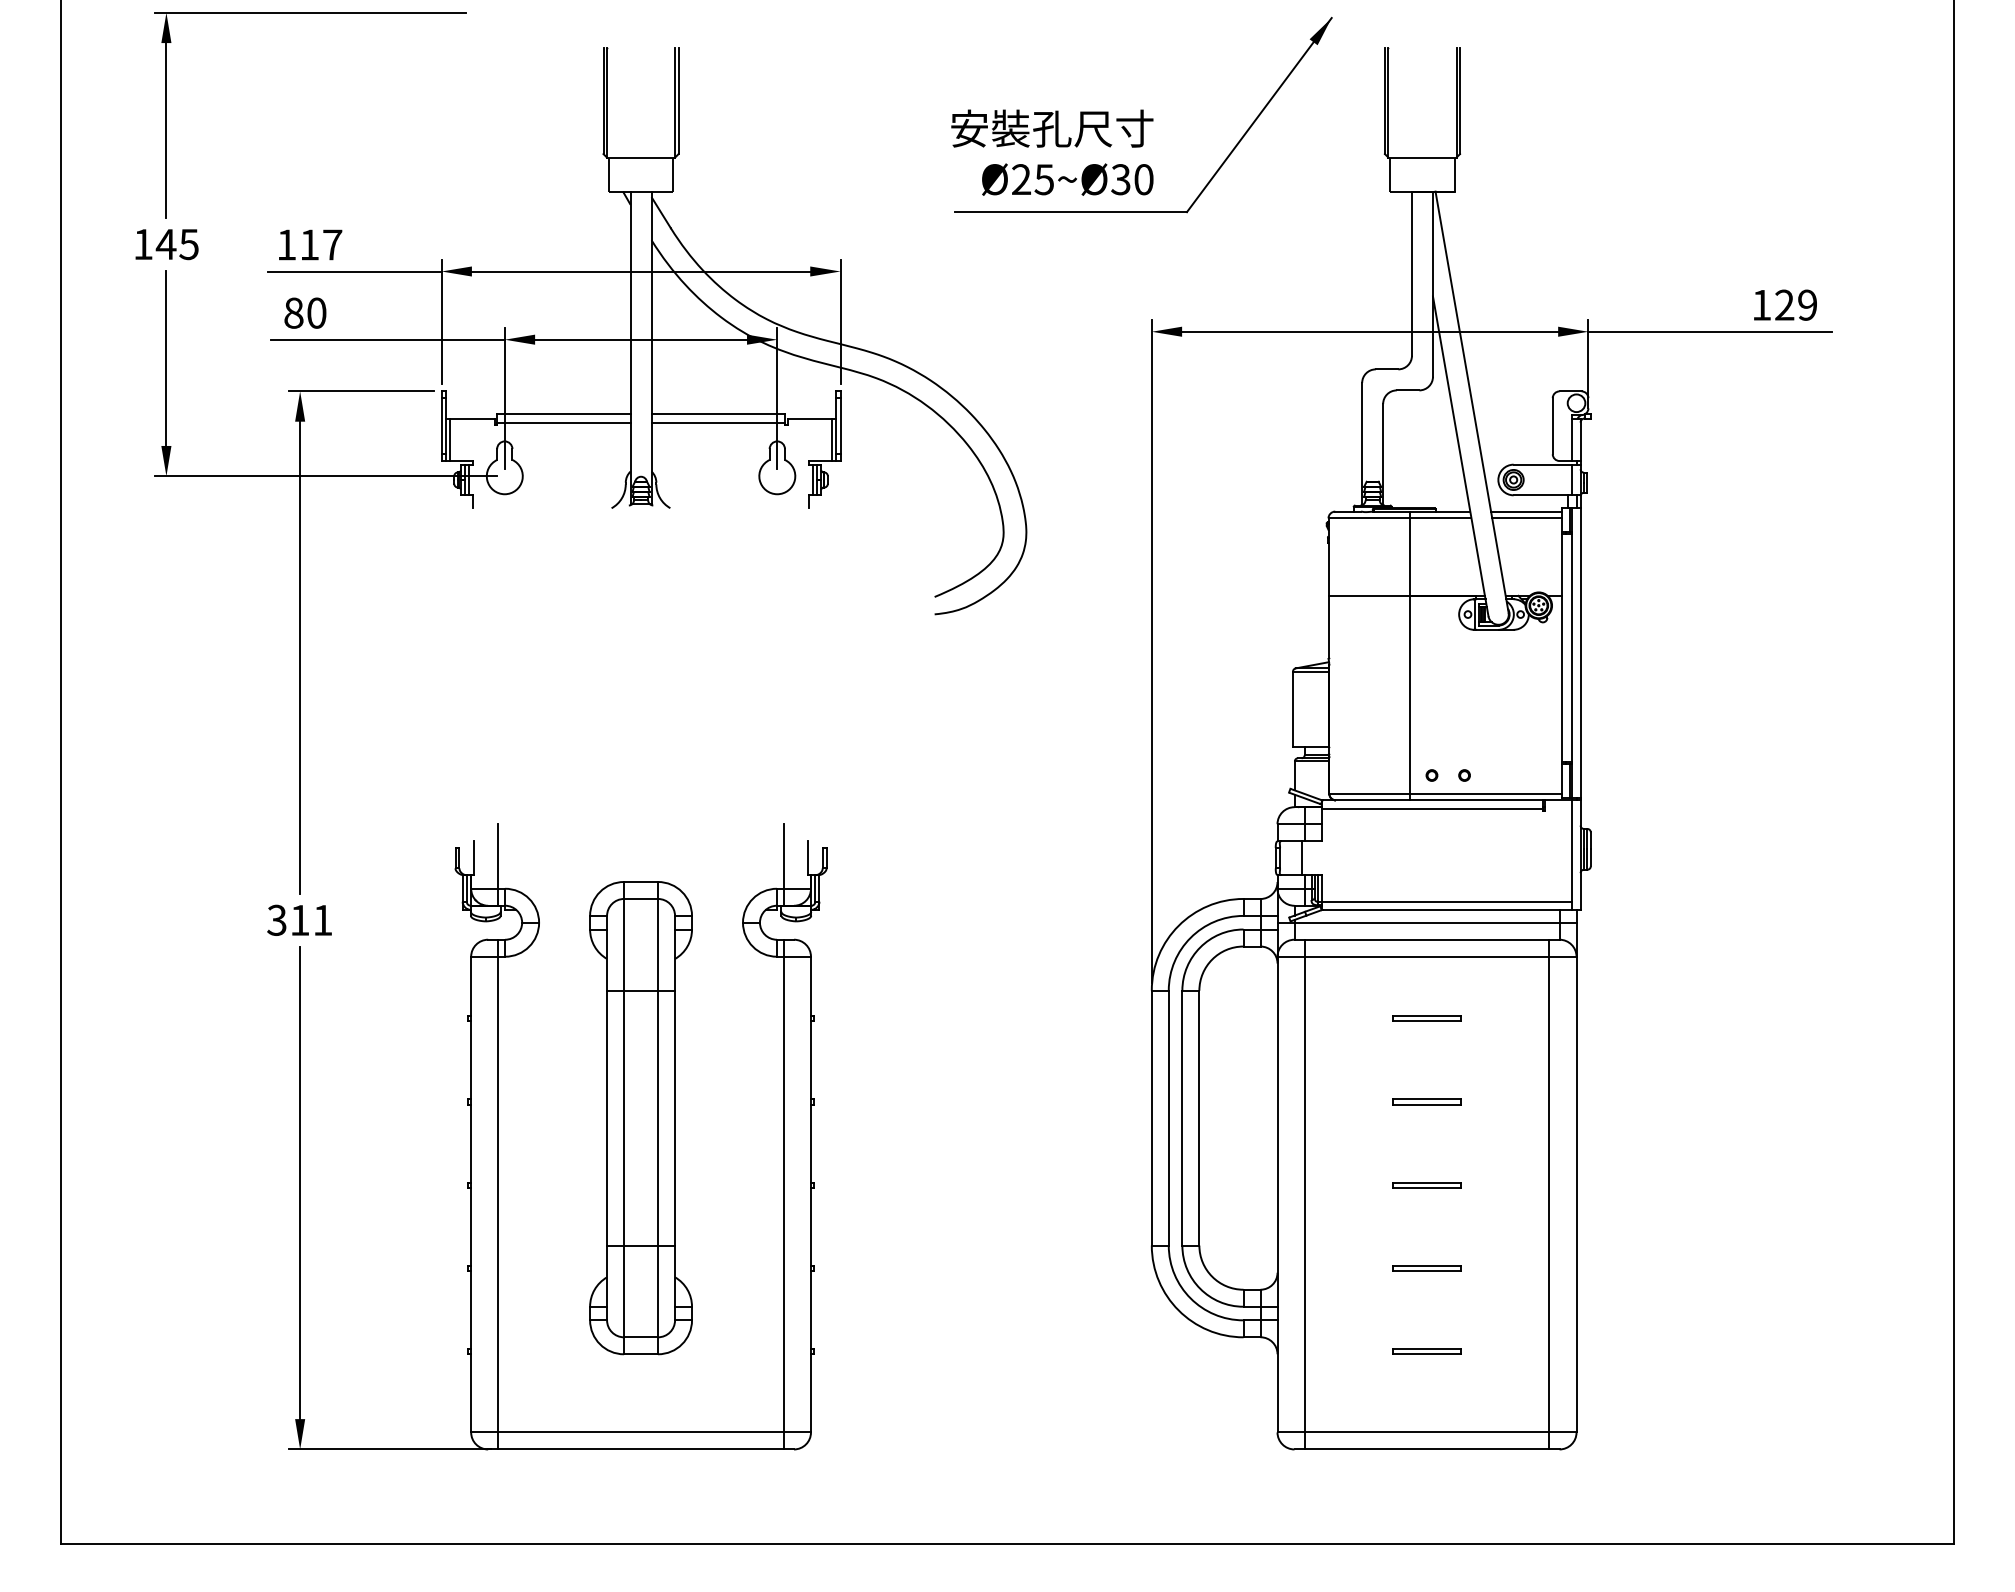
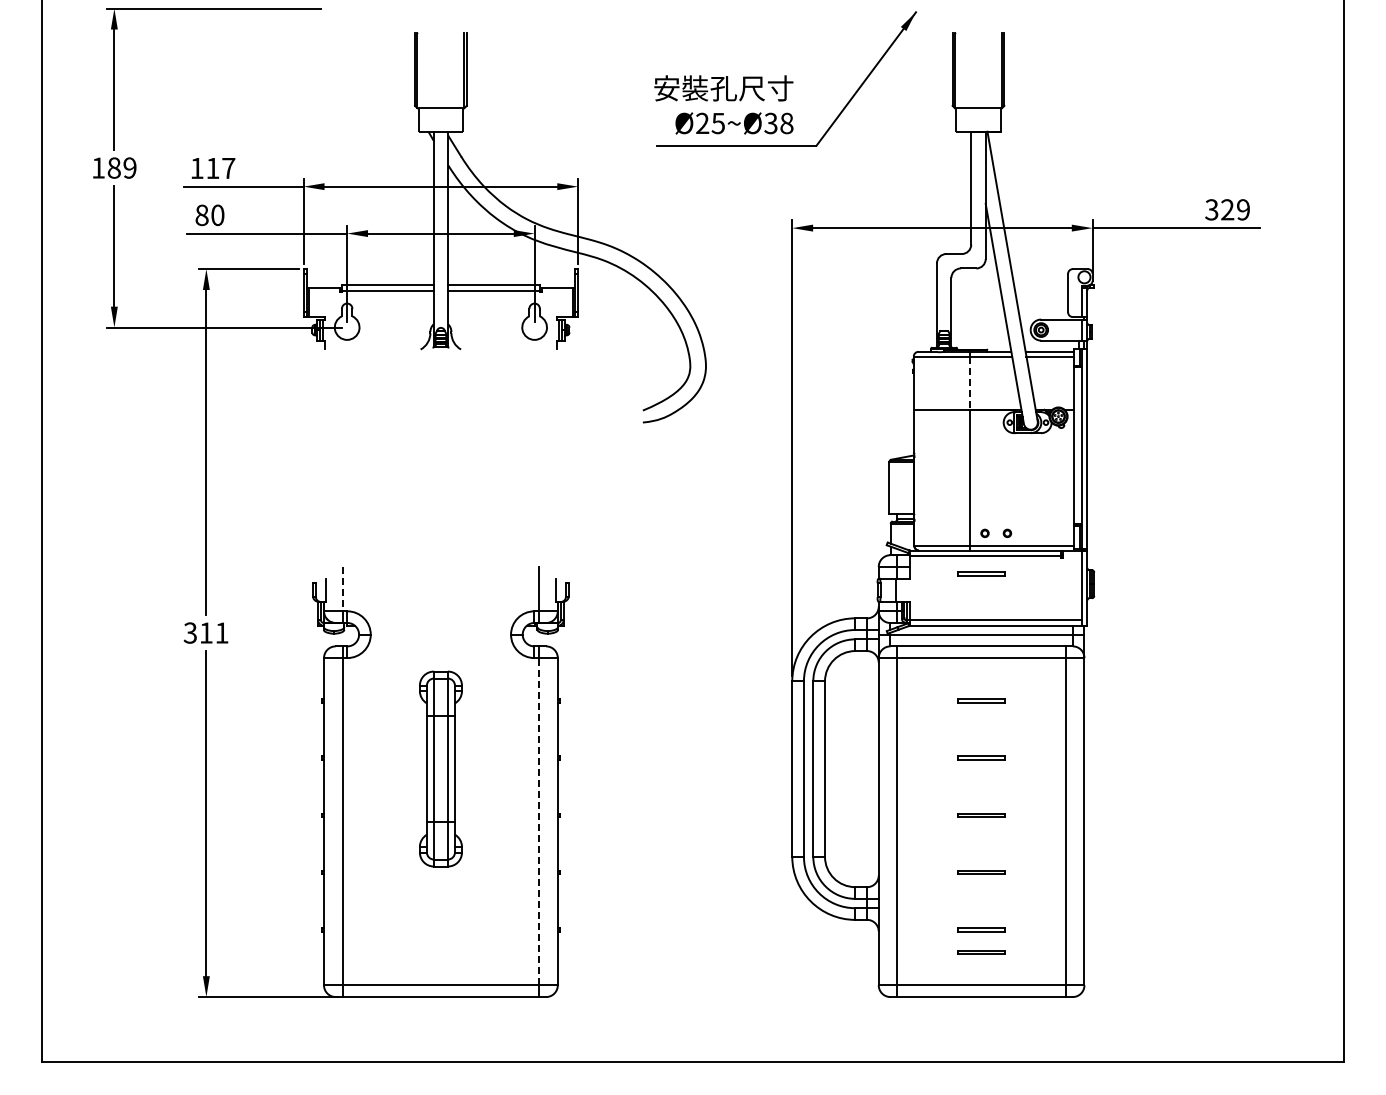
text: (1143, 179) -> (786, 123), Ø25~Ø30 -> Ø25~Ø38
text: (176, 243) -> (121, 167), 145 -> 189
text: (1761, 304) -> (1211, 209), 129 -> 329
line: (1409, 557) -> (969, 383), solid -> dashed
part: (1426, 833) -> (981, 573), added
line: (498, 857) -> (342, 589), solid -> dashed
part: (640, 1117) -> (440, 768), size x0.6
line: (784, 1194) -> (539, 821), solid -> dashed
line: (1426, 1383) -> (981, 951), added

